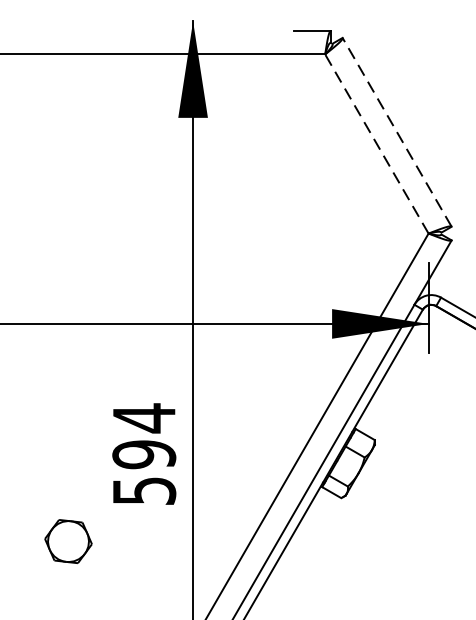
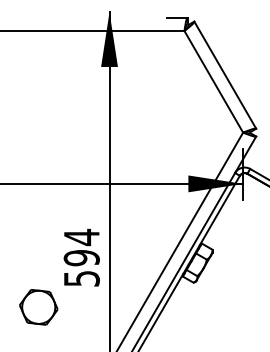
line: (397, 132) -> (225, 75), dashed -> solid
line: (376, 143) -> (213, 81), dashed -> solid
part: (67, 541) -> (38, 307), size x1.43

